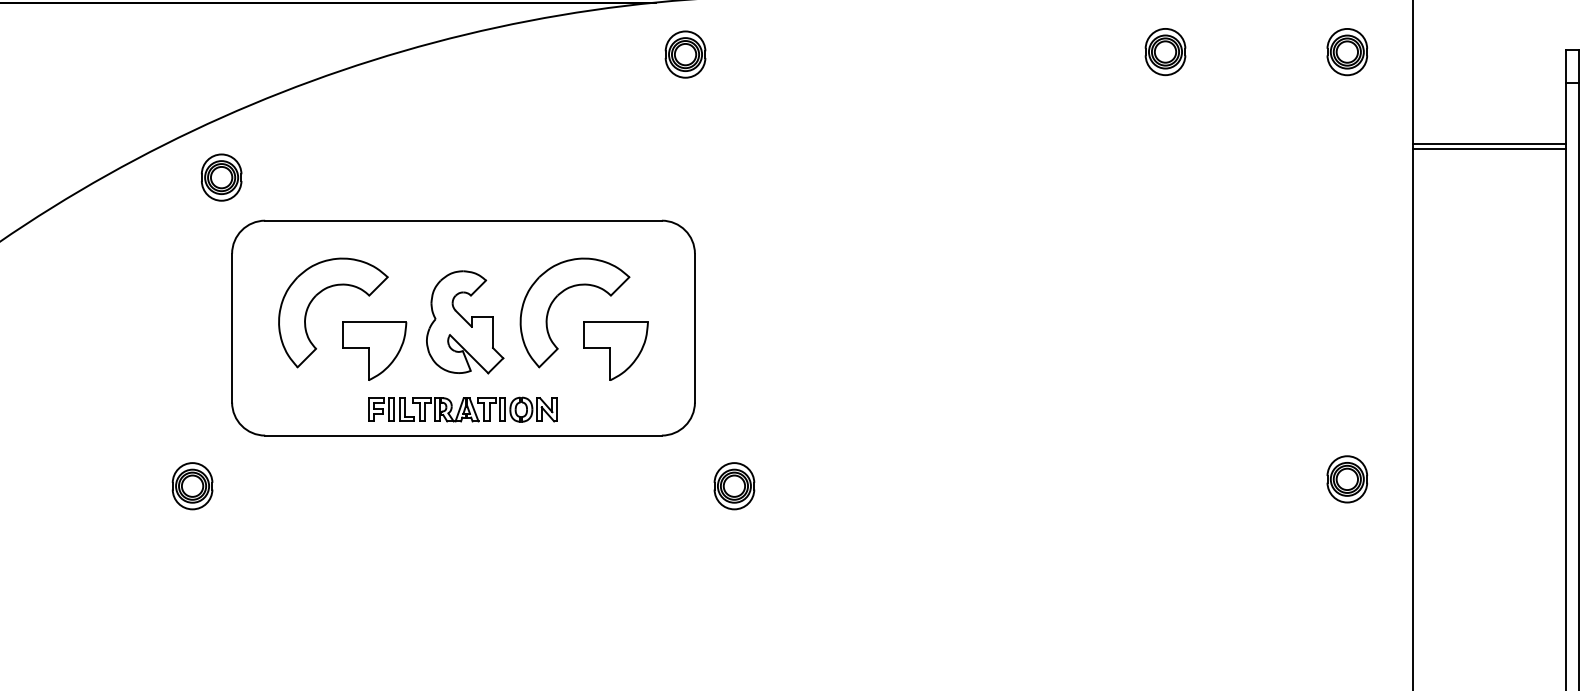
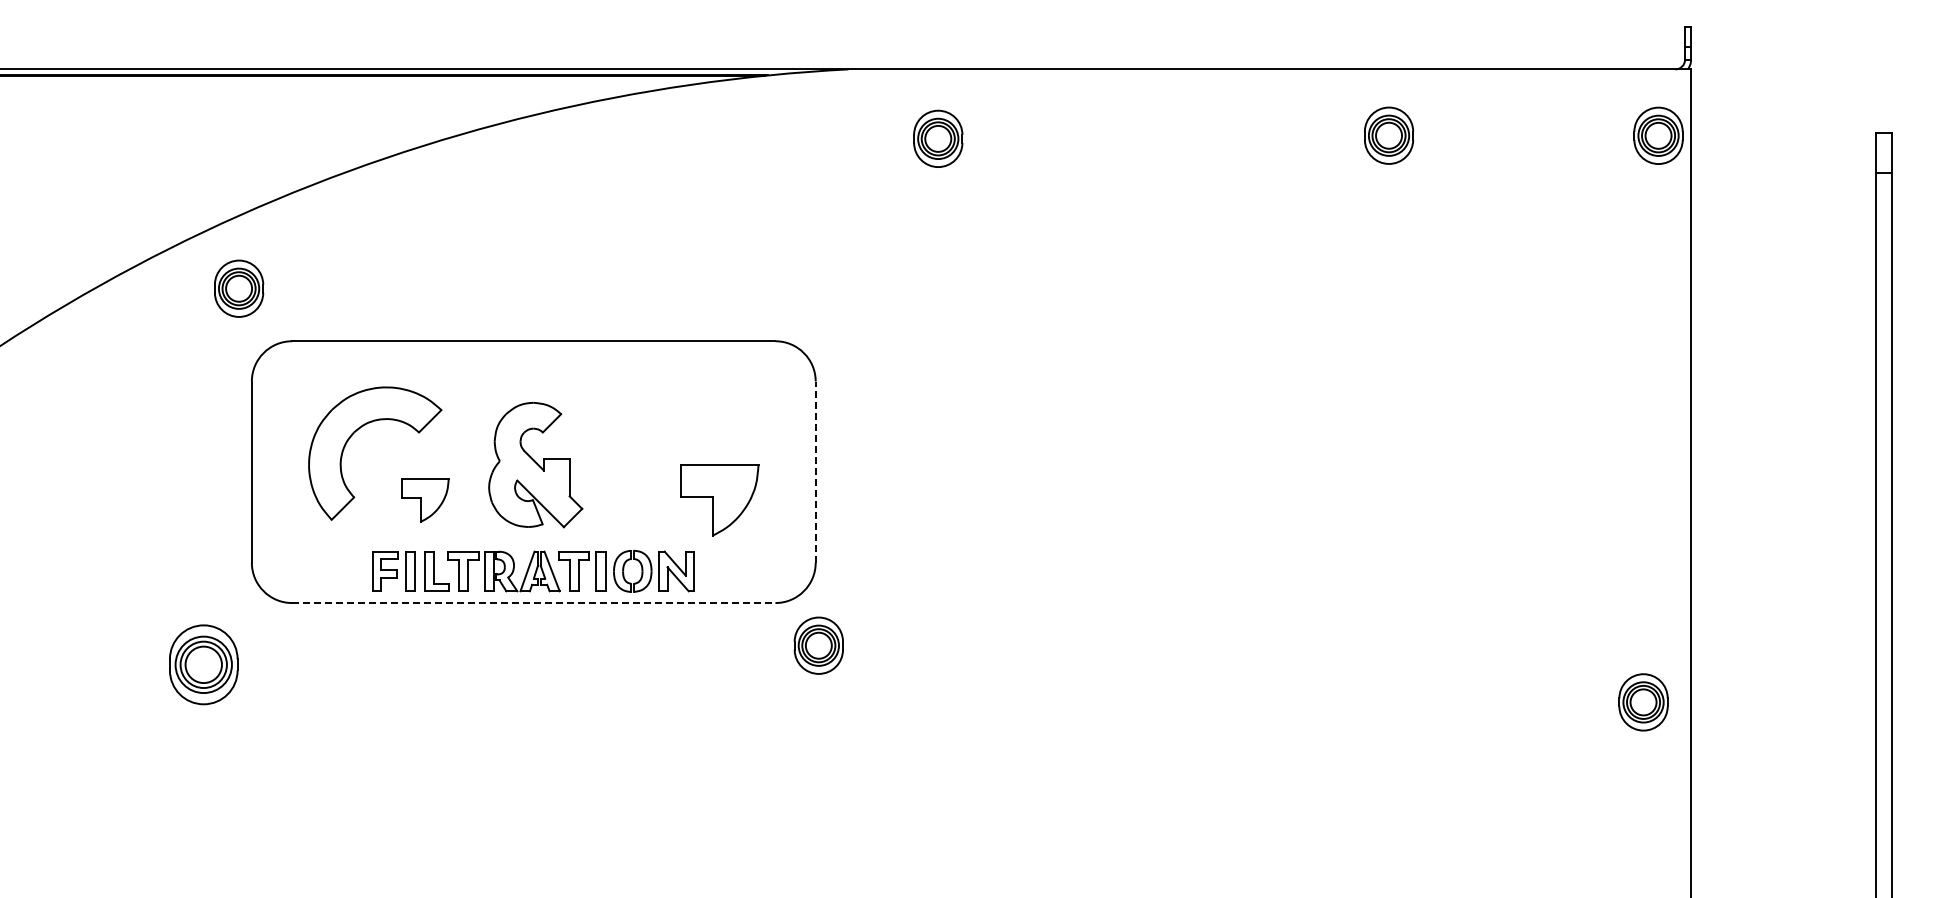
part: (1347, 51) -> (1658, 135), moved
part: (685, 54) -> (938, 138), moved
line: (1489, 143) -> (1783, 247), removed
line: (1489, 148) -> (1783, 253), removed
part: (560, 294) -> (651, 431), removed
line: (694, 328) -> (815, 472), solid -> dashed
part: (374, 351) -> (425, 500), size x0.6
part: (462, 409) -> (532, 571), size x1.4
line: (463, 435) -> (533, 603), solid -> dashed
part: (1347, 479) -> (1643, 702), moved
part: (192, 486) -> (203, 664), size x1.4
part: (734, 486) -> (818, 645), moved

